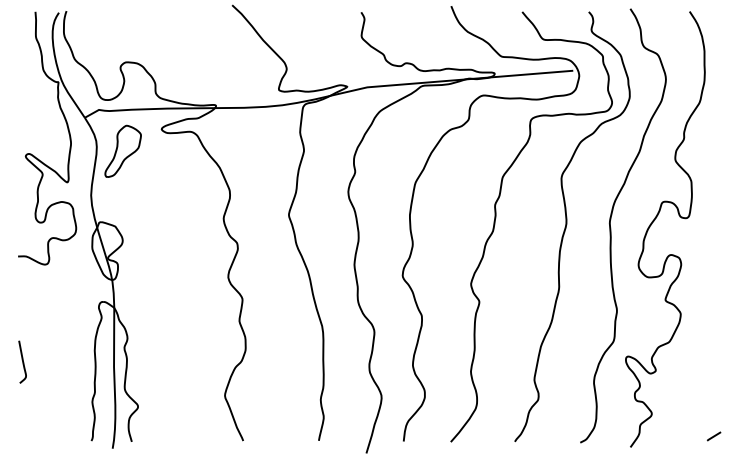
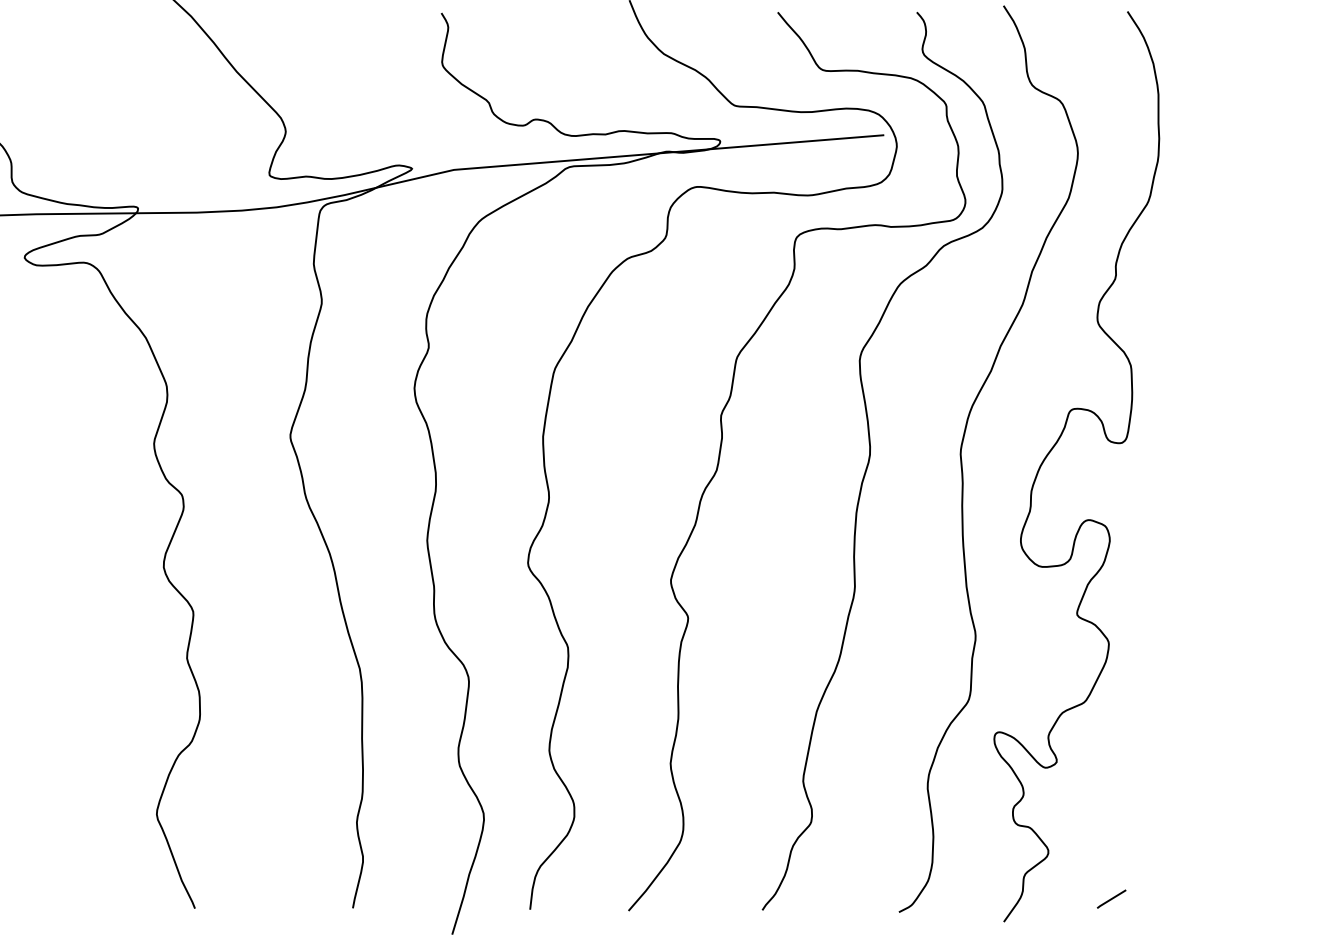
line: (713, 436) -> (1110, 899), moved

